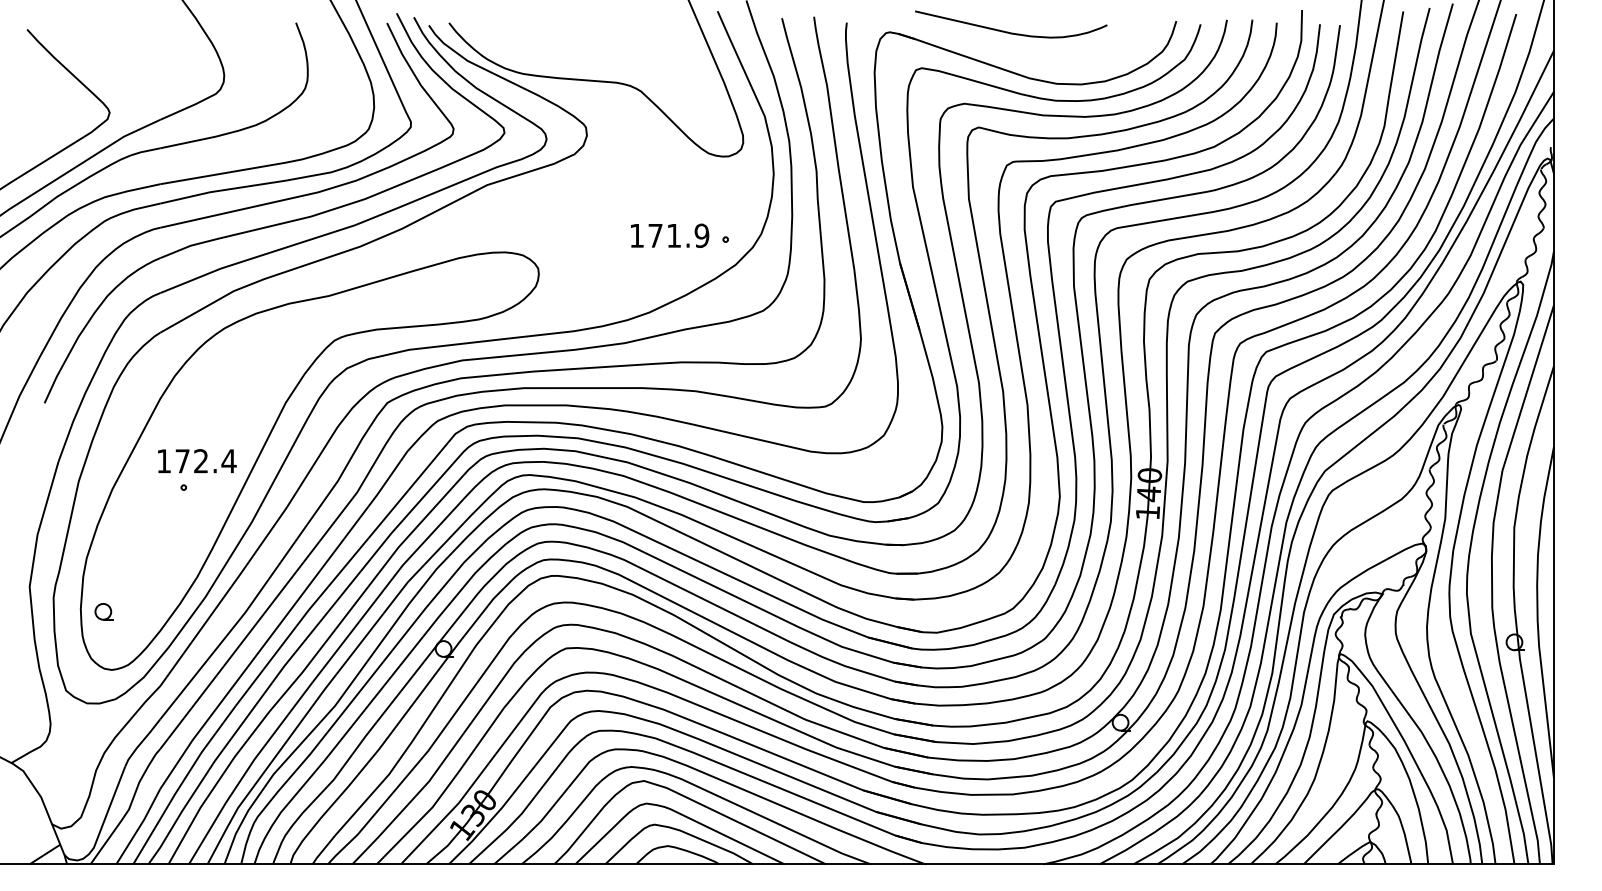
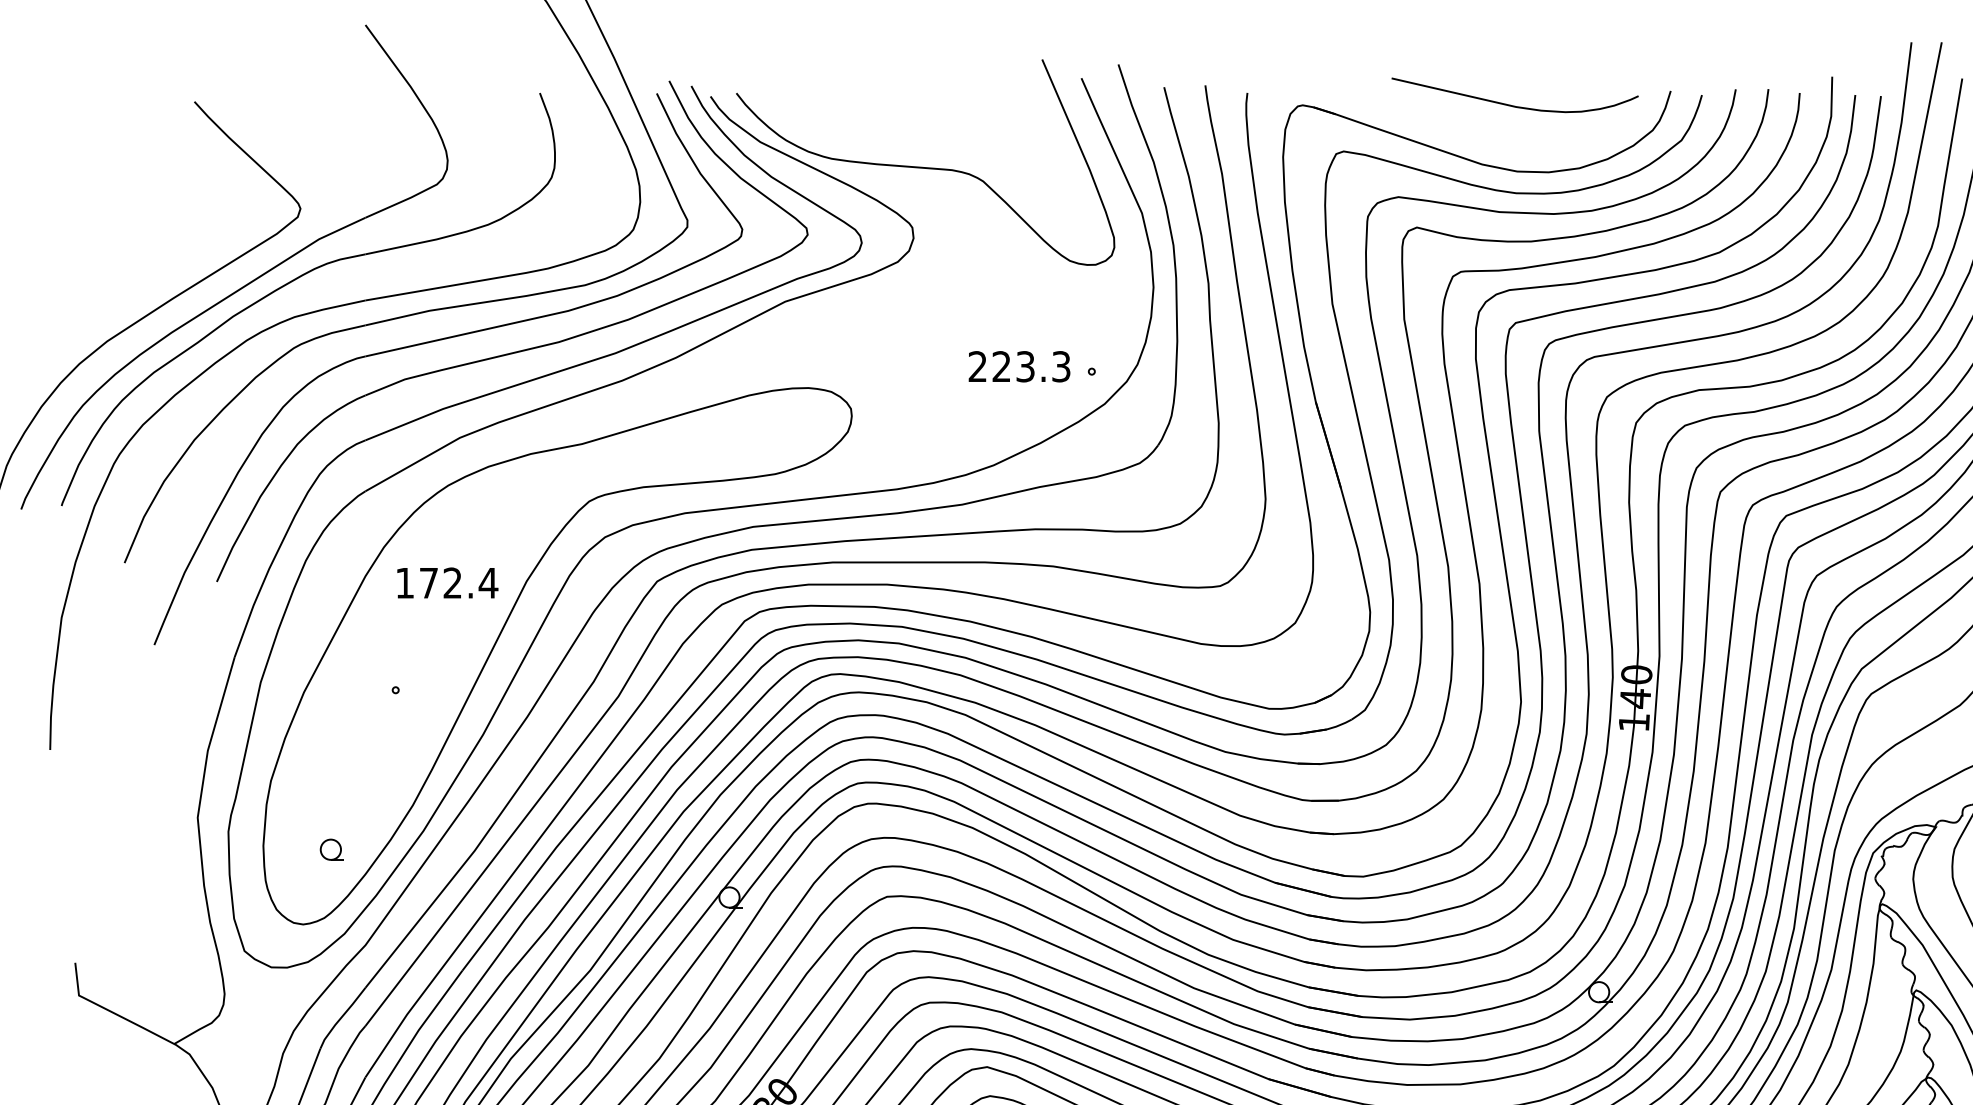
curve: (1008, 31) -> (1511, 104), moved
text: (669, 235) -> (1019, 366), 171.9 -> 223.3
text: (197, 461) -> (447, 583), moved
part: (103, 611) -> (331, 849), moved

